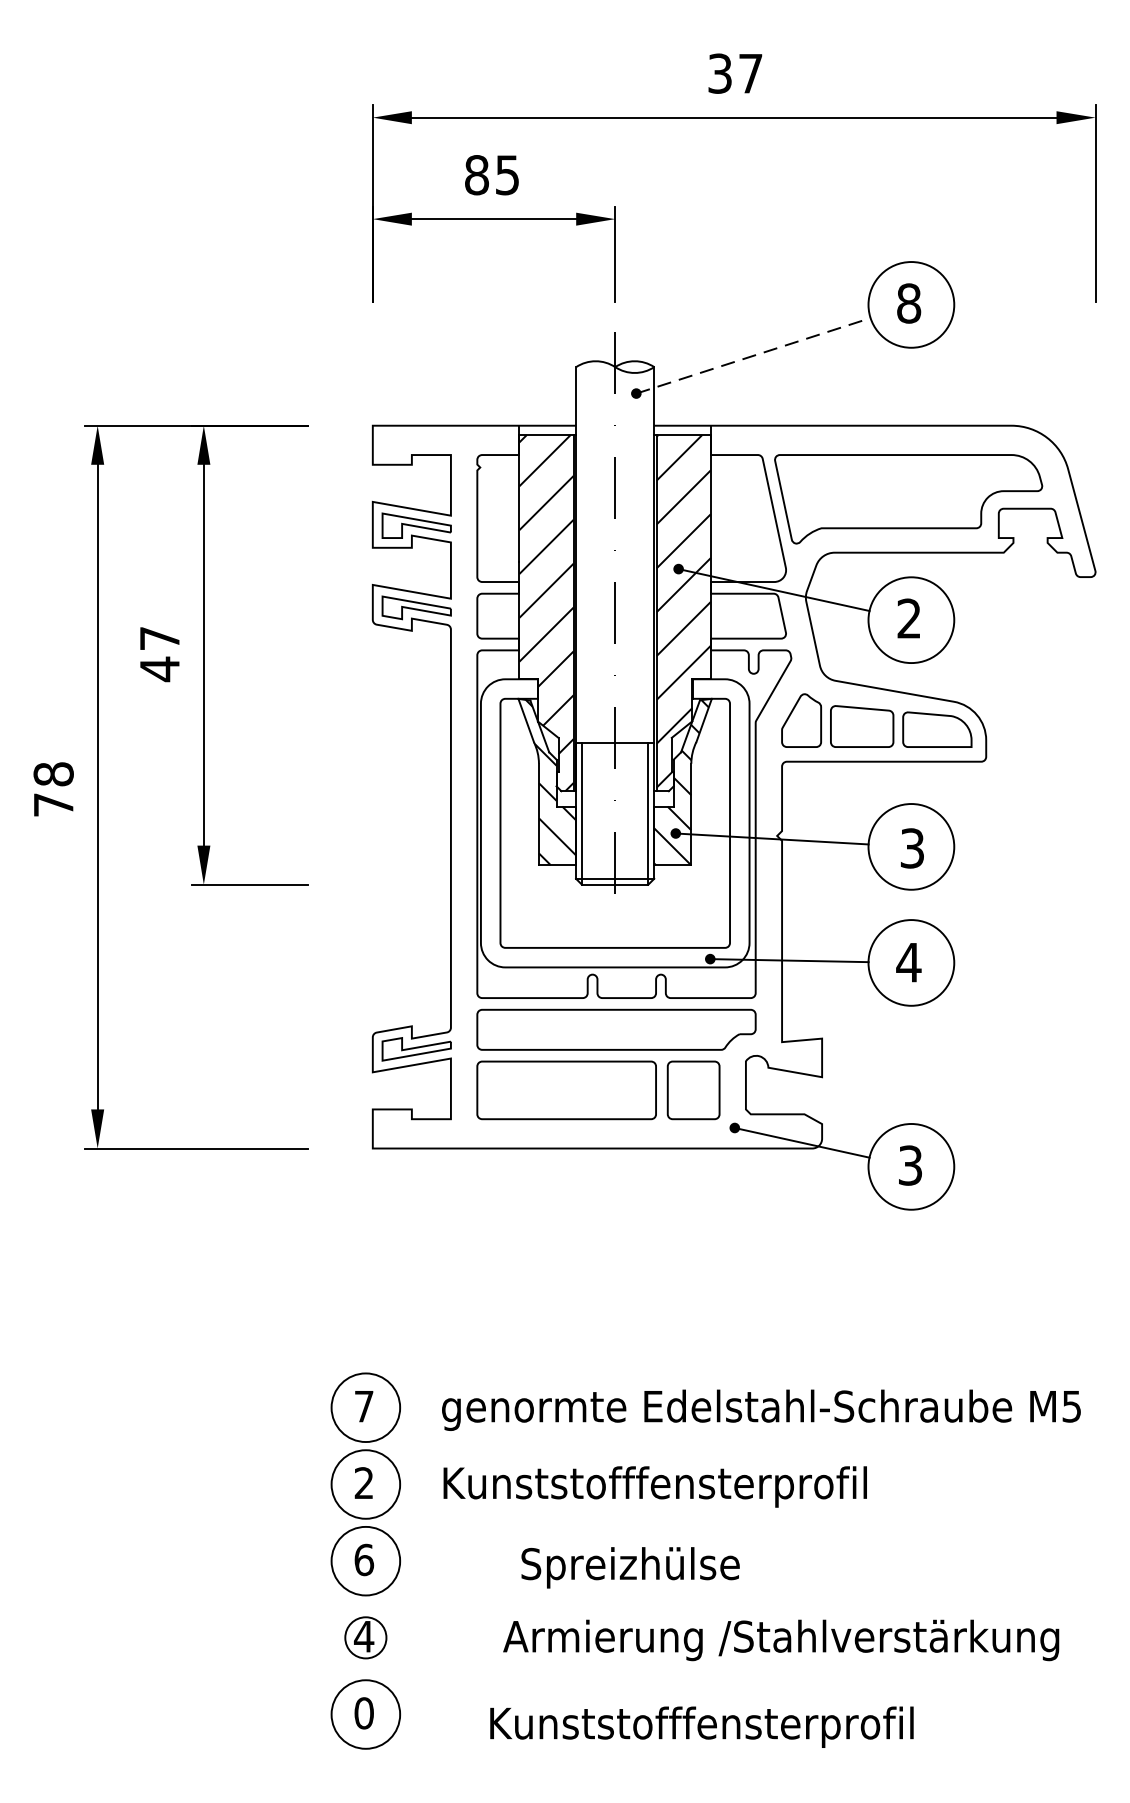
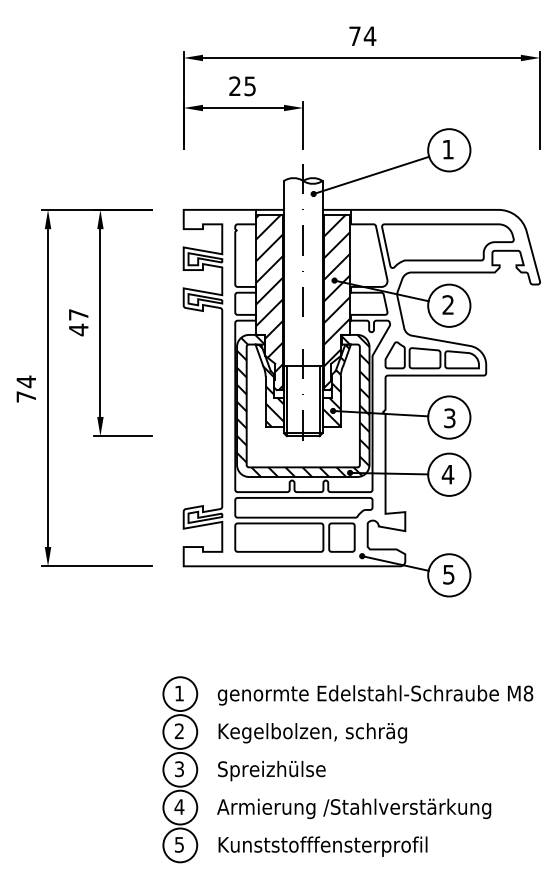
text: (735, 74) -> (362, 36), 37 -> 74
text: (475, 175) -> (234, 86), 85 -> 25
text: (909, 303) -> (448, 149), 8 -> 1
line: (753, 355) -> (371, 175), dashed -> solid
text: (53, 773) -> (26, 381), 78 -> 74
hatch: (615, 822) -> (303, 405), added
text: (909, 1163) -> (448, 573), 3 -> 5
text: (364, 1406) -> (179, 693), 7 -> 1
text: (1071, 1406) -> (528, 693), M5 -> M8
text: (666, 1487) -> (328, 733), Kunststofffensterprofil -> Kegelbolzen, schräg
text: (364, 1560) -> (179, 769), 6 -> 3
text: (629, 1566) -> (271, 770), moved
circle: (366, 1637) -> (180, 807), size x1.67
text: (781, 1639) -> (354, 808), moved
text: (364, 1712) -> (179, 844), 0 -> 5
text: (700, 1726) -> (322, 846), moved

